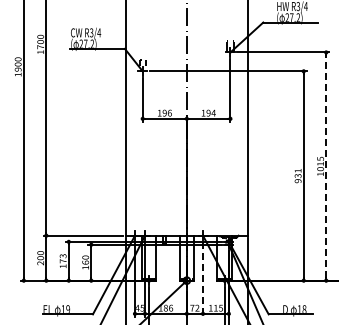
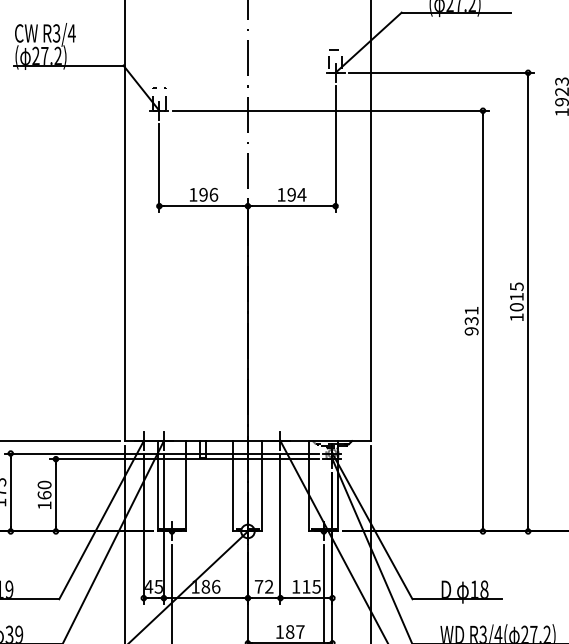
line: (326, 166) -> (528, 302), dashed -> solid
line: (203, 280) -> (281, 531), dashed -> solid

